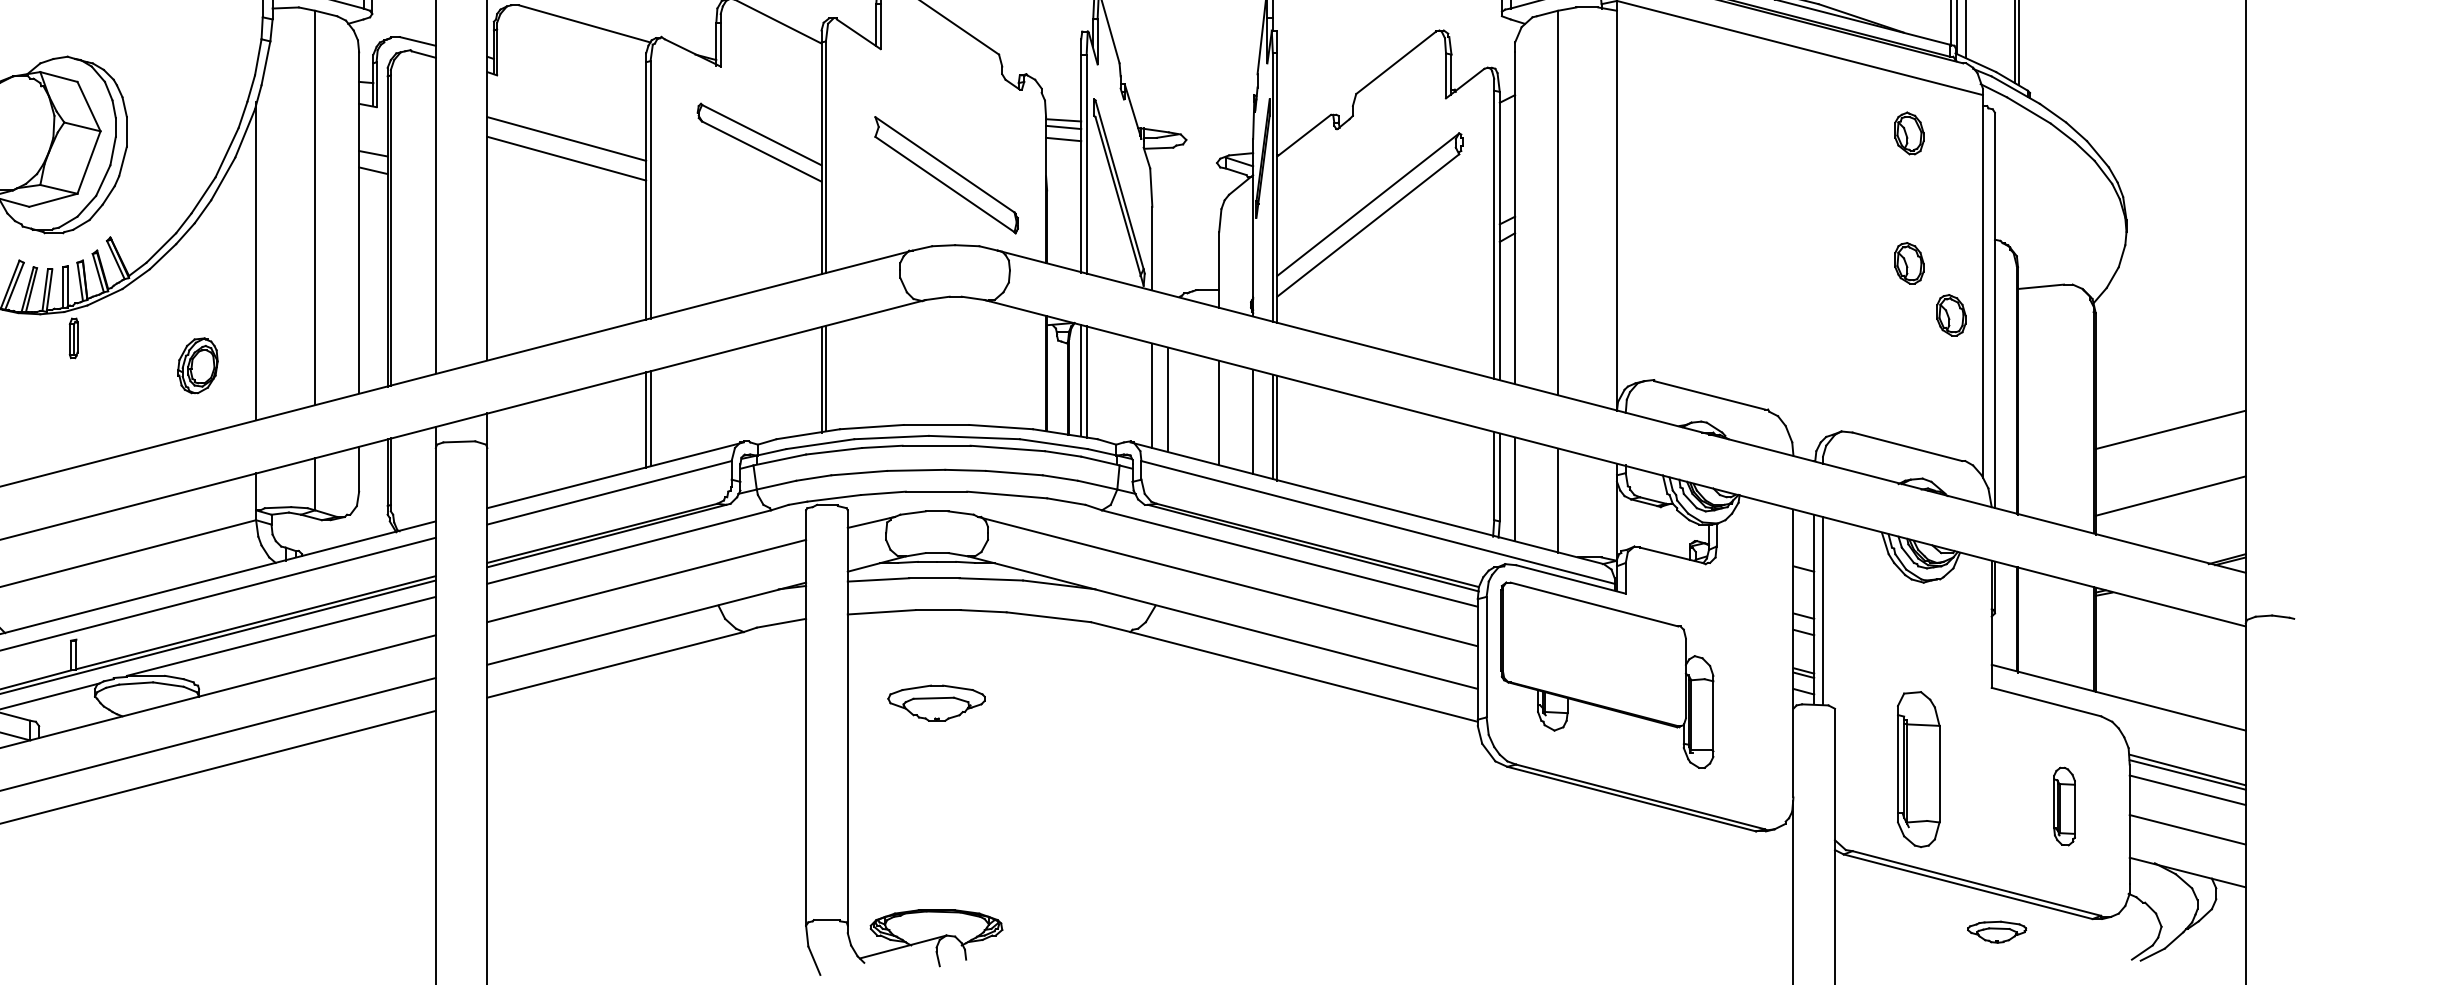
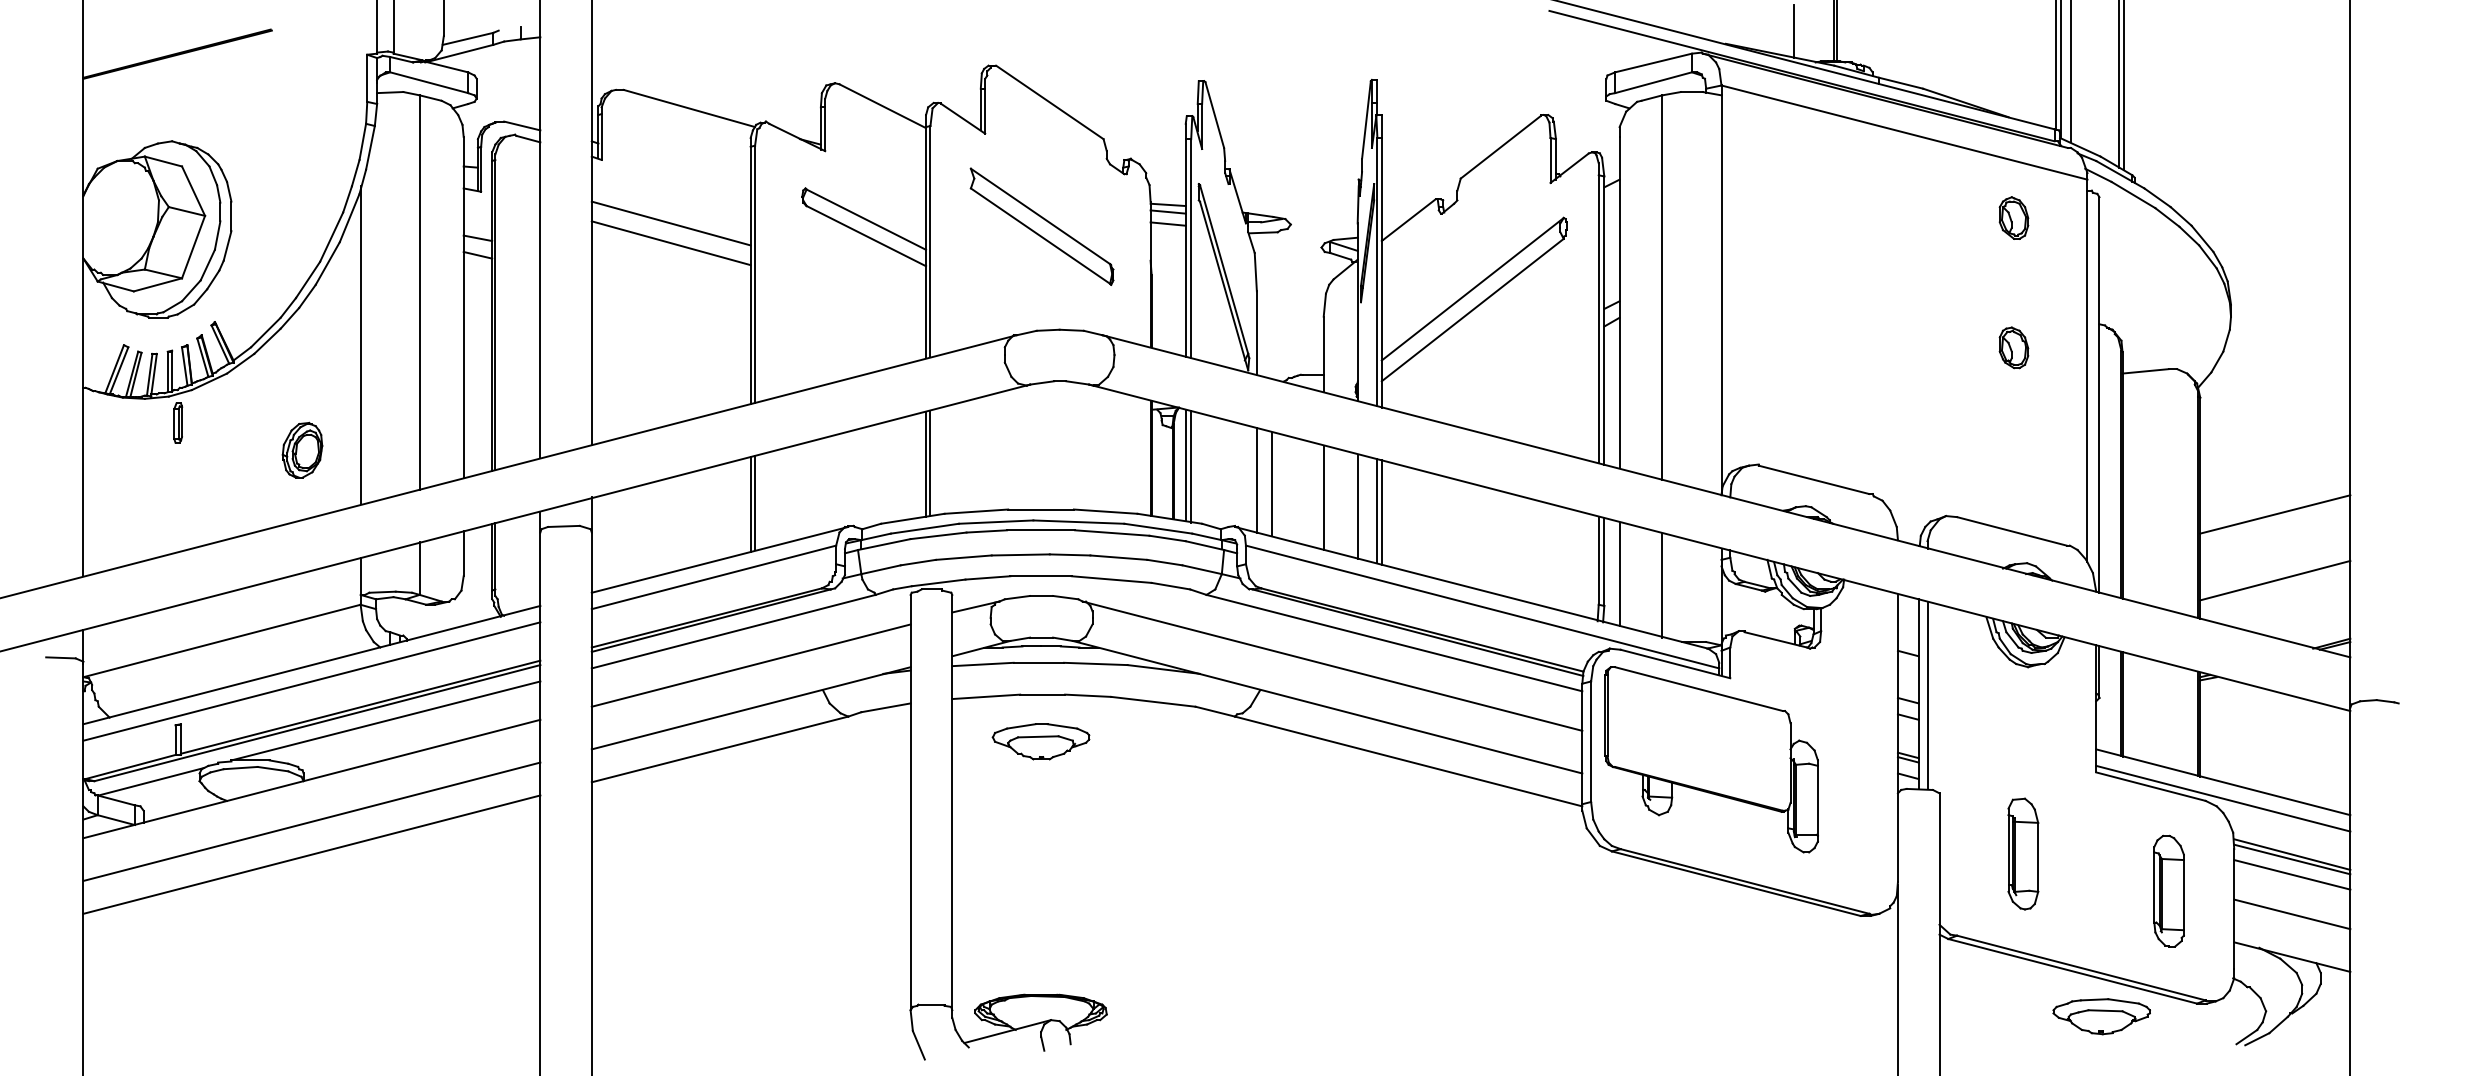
part: (945, 174) -> (1041, 226), moved
part: (1950, 314) -> (2055, 399), removed
part: (935, 702) -> (1040, 741), moved
line: (2118, 713) -> (2223, 798), added
part: (1918, 768) -> (2023, 853), size x0.71
part: (2063, 805) -> (2168, 890), size x1.43
part: (1996, 931) -> (2101, 1016), size x1.67

